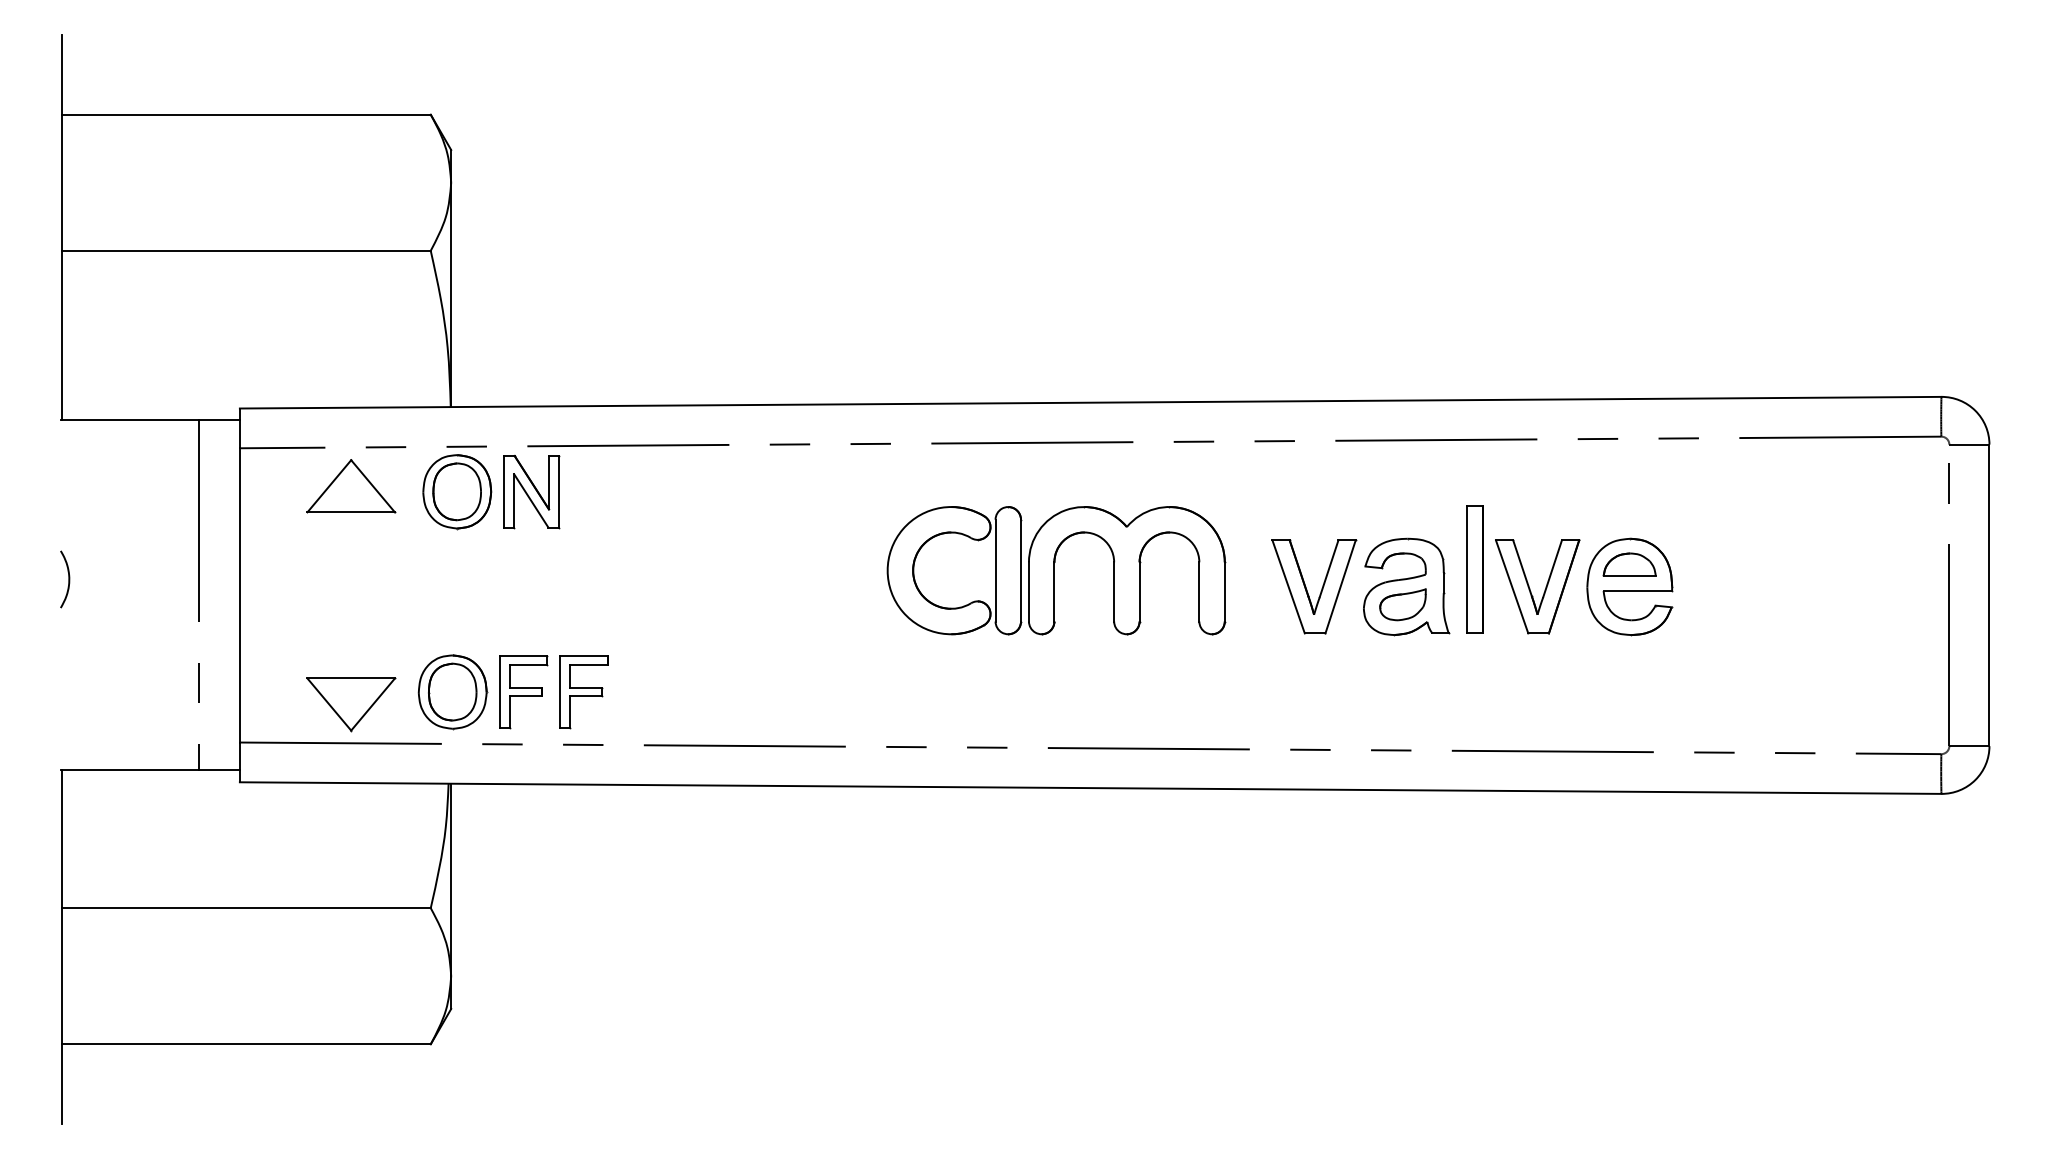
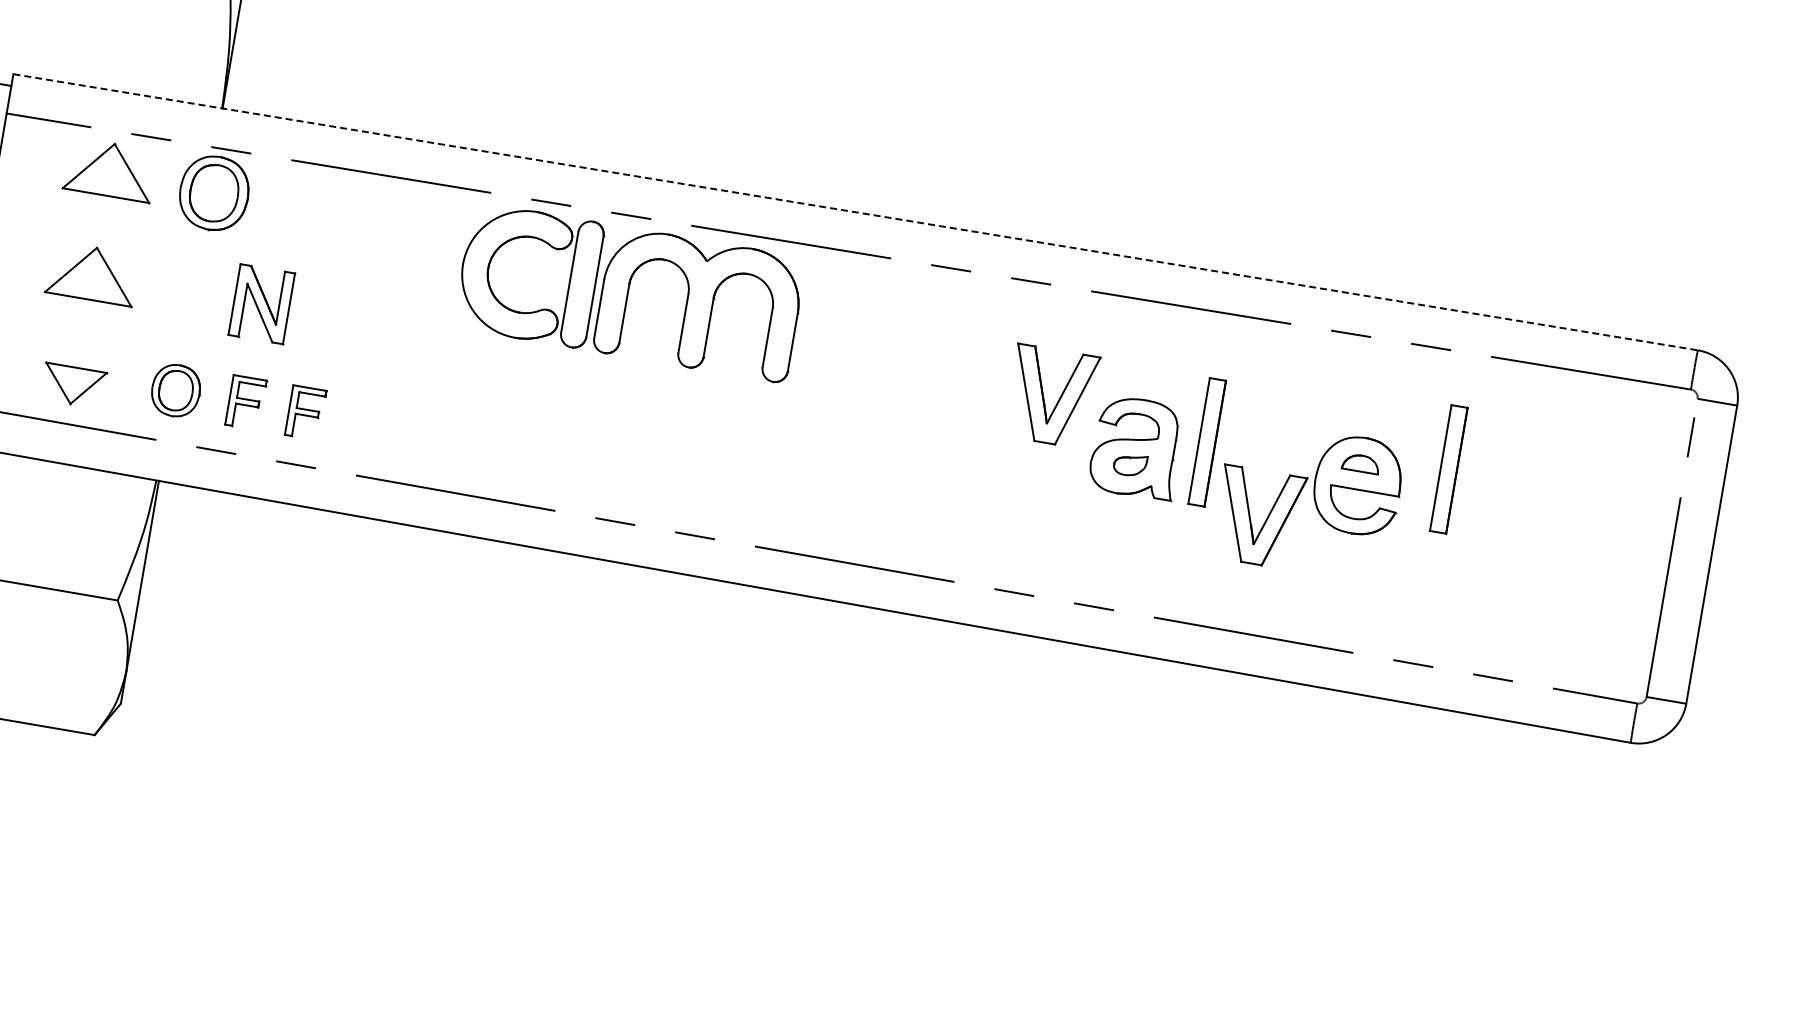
line: (1090, 402) -> (855, 212), solid -> dashed
part: (531, 491) -> (261, 303), moved
part: (1716, 555) -> (1448, 469), added
part: (1629, 564) -> (1361, 463), size x0.7
part: (1056, 570) -> (630, 292), moved
part: (1321, 588) -> (1058, 399), moved
part: (1530, 588) -> (1251, 517), moved
part: (351, 591) -> (92, 273), added
part: (1402, 604) -> (1129, 464), size x0.7
part: (452, 692) -> (175, 390), size x0.7
part: (523, 692) -> (245, 402), size x0.7
part: (583, 692) -> (305, 413), size x0.7
part: (351, 704) -> (73, 385), size x0.7

